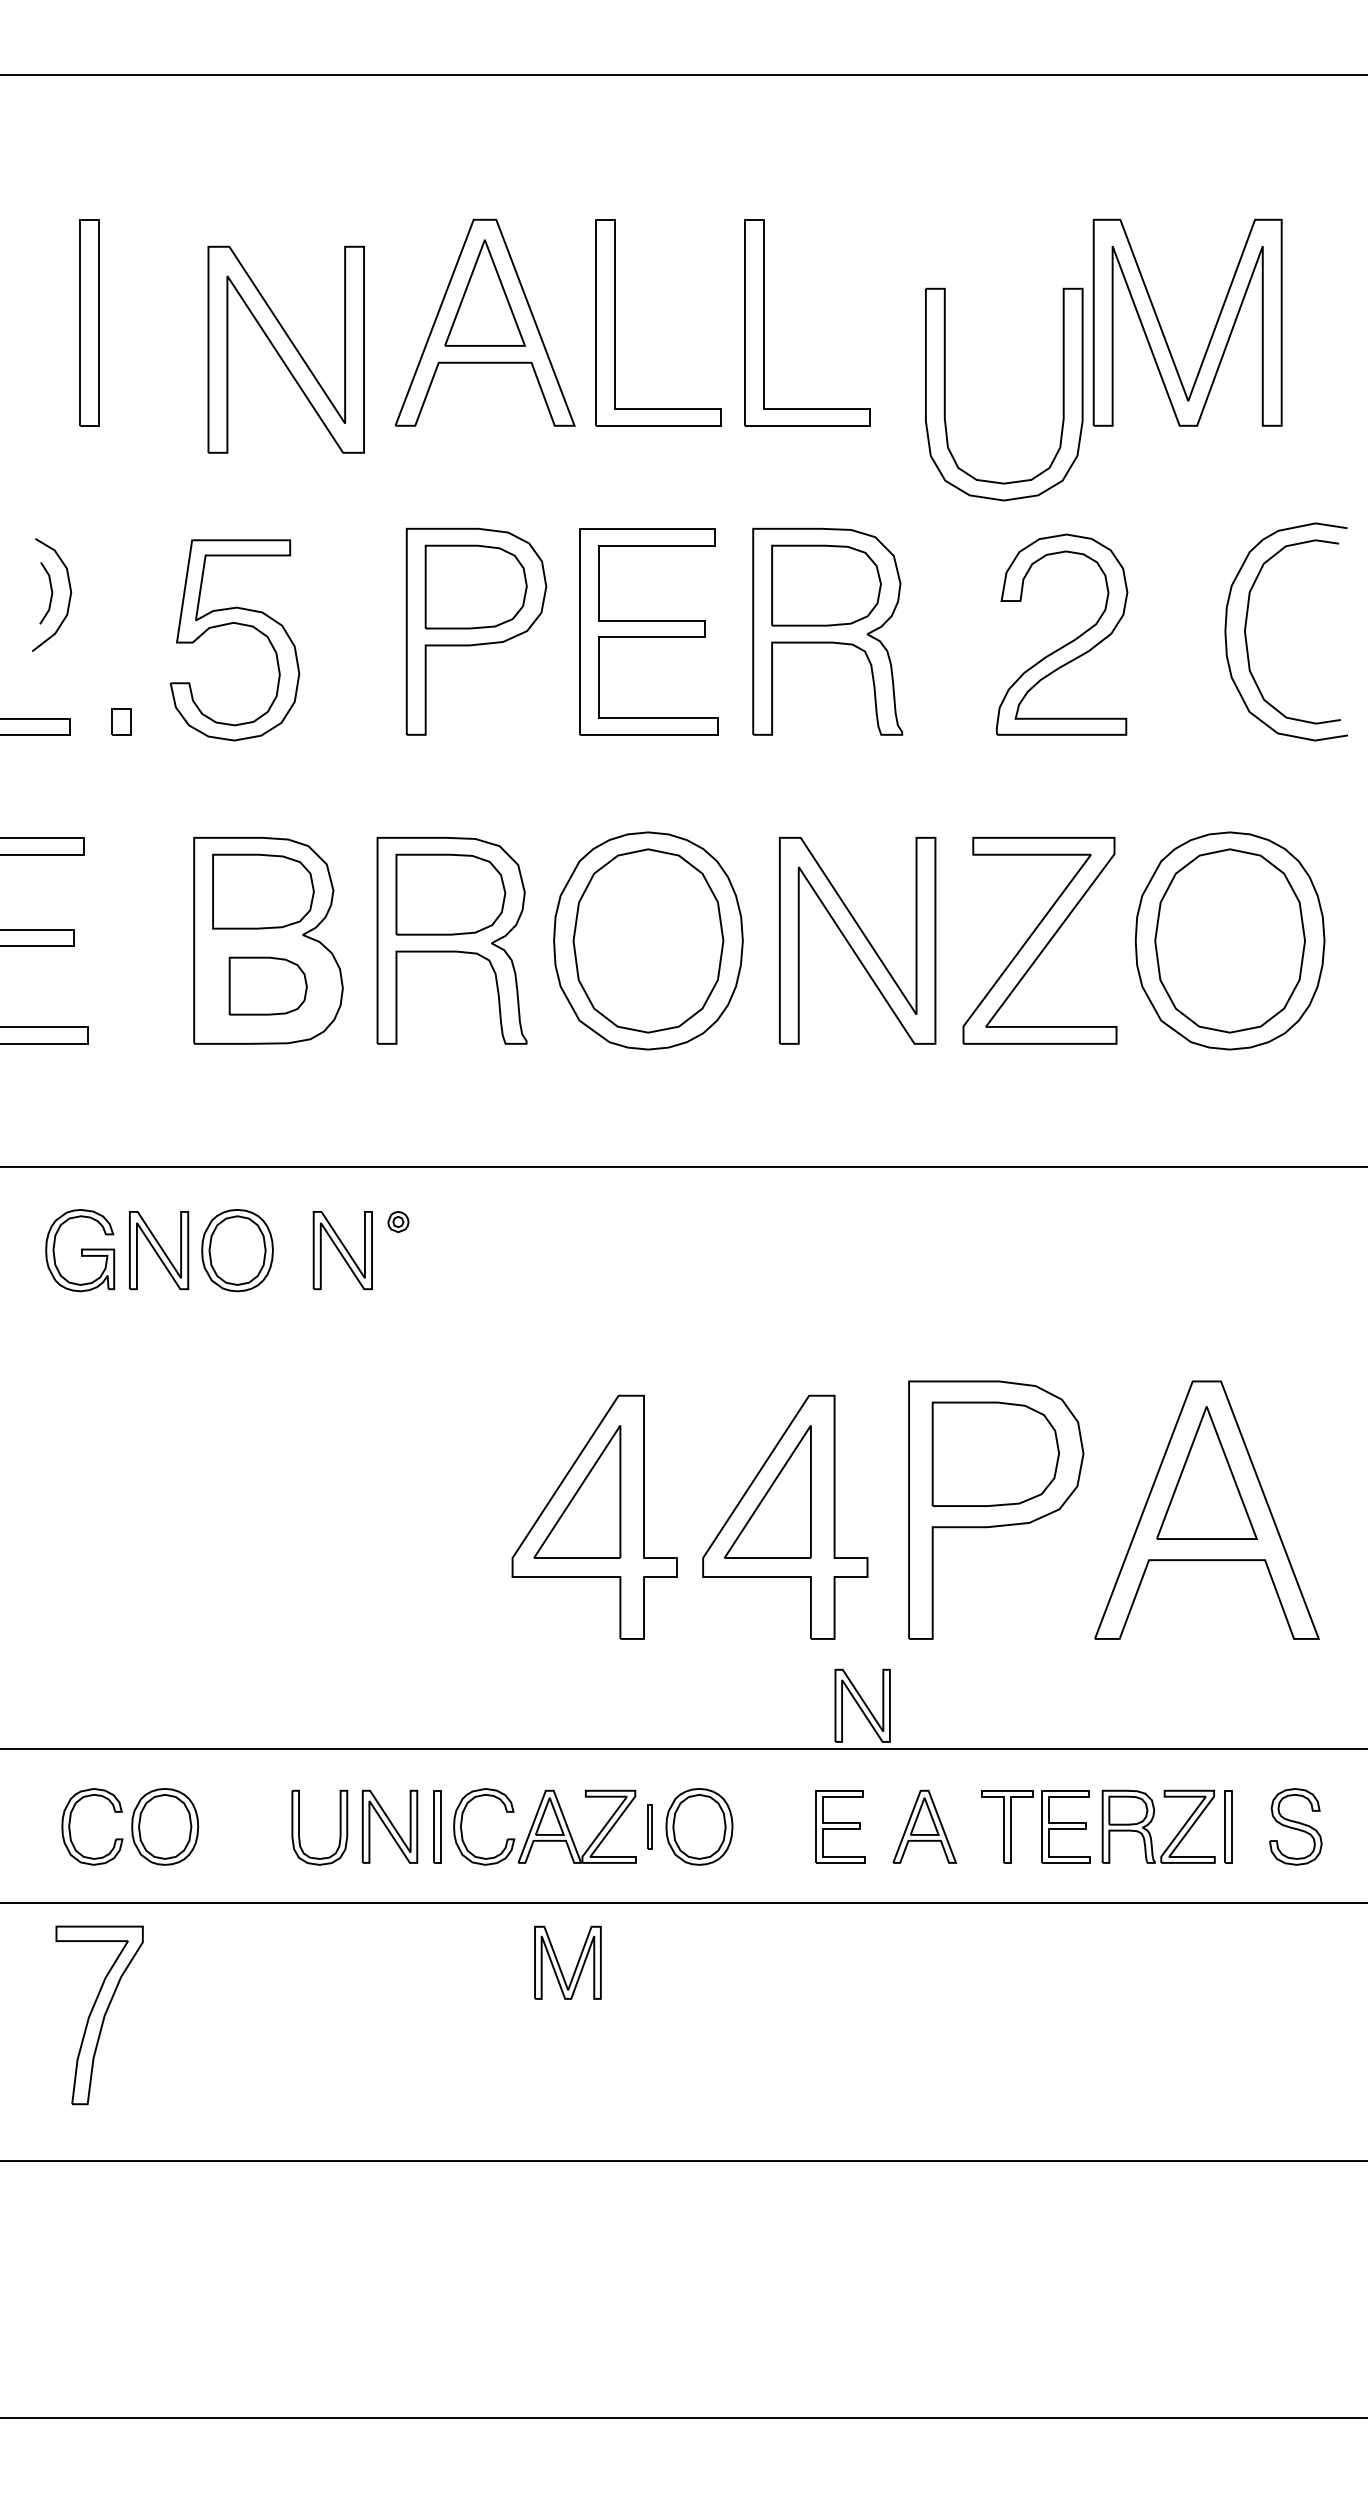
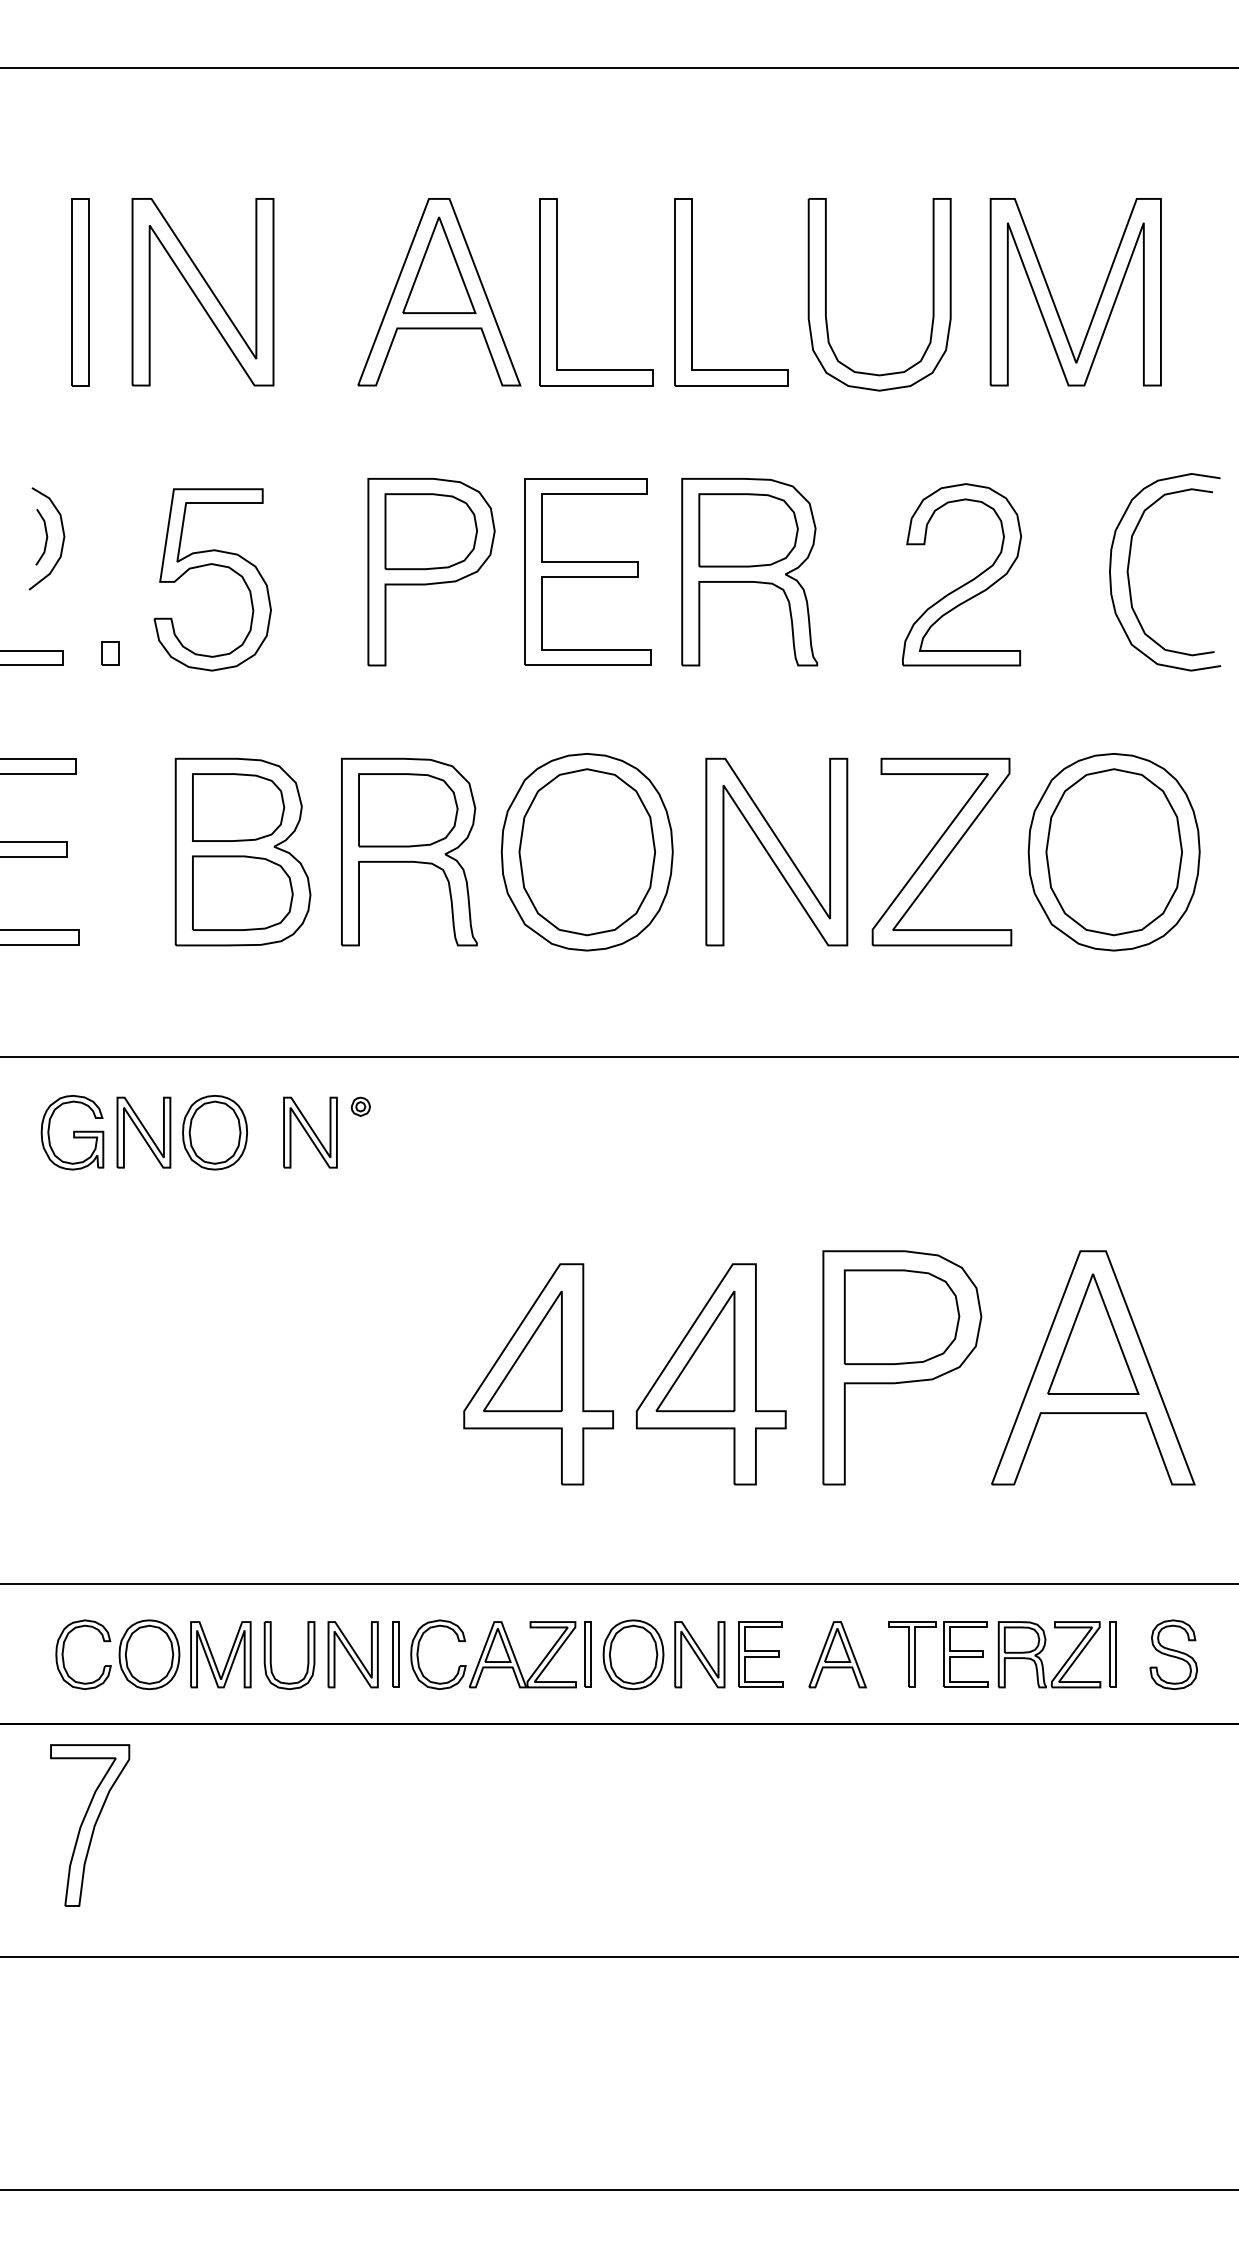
part: (285, 349) -> (202, 291), moved
part: (1062, 394) -> (932, 294), moved
part: (268, 985) -> (243, 892), size x1.43
part: (862, 1705) -> (699, 1654), moved
part: (649, 1826) -> (588, 1654), size x1.67
part: (559, 1963) -> (213, 1655), moved

